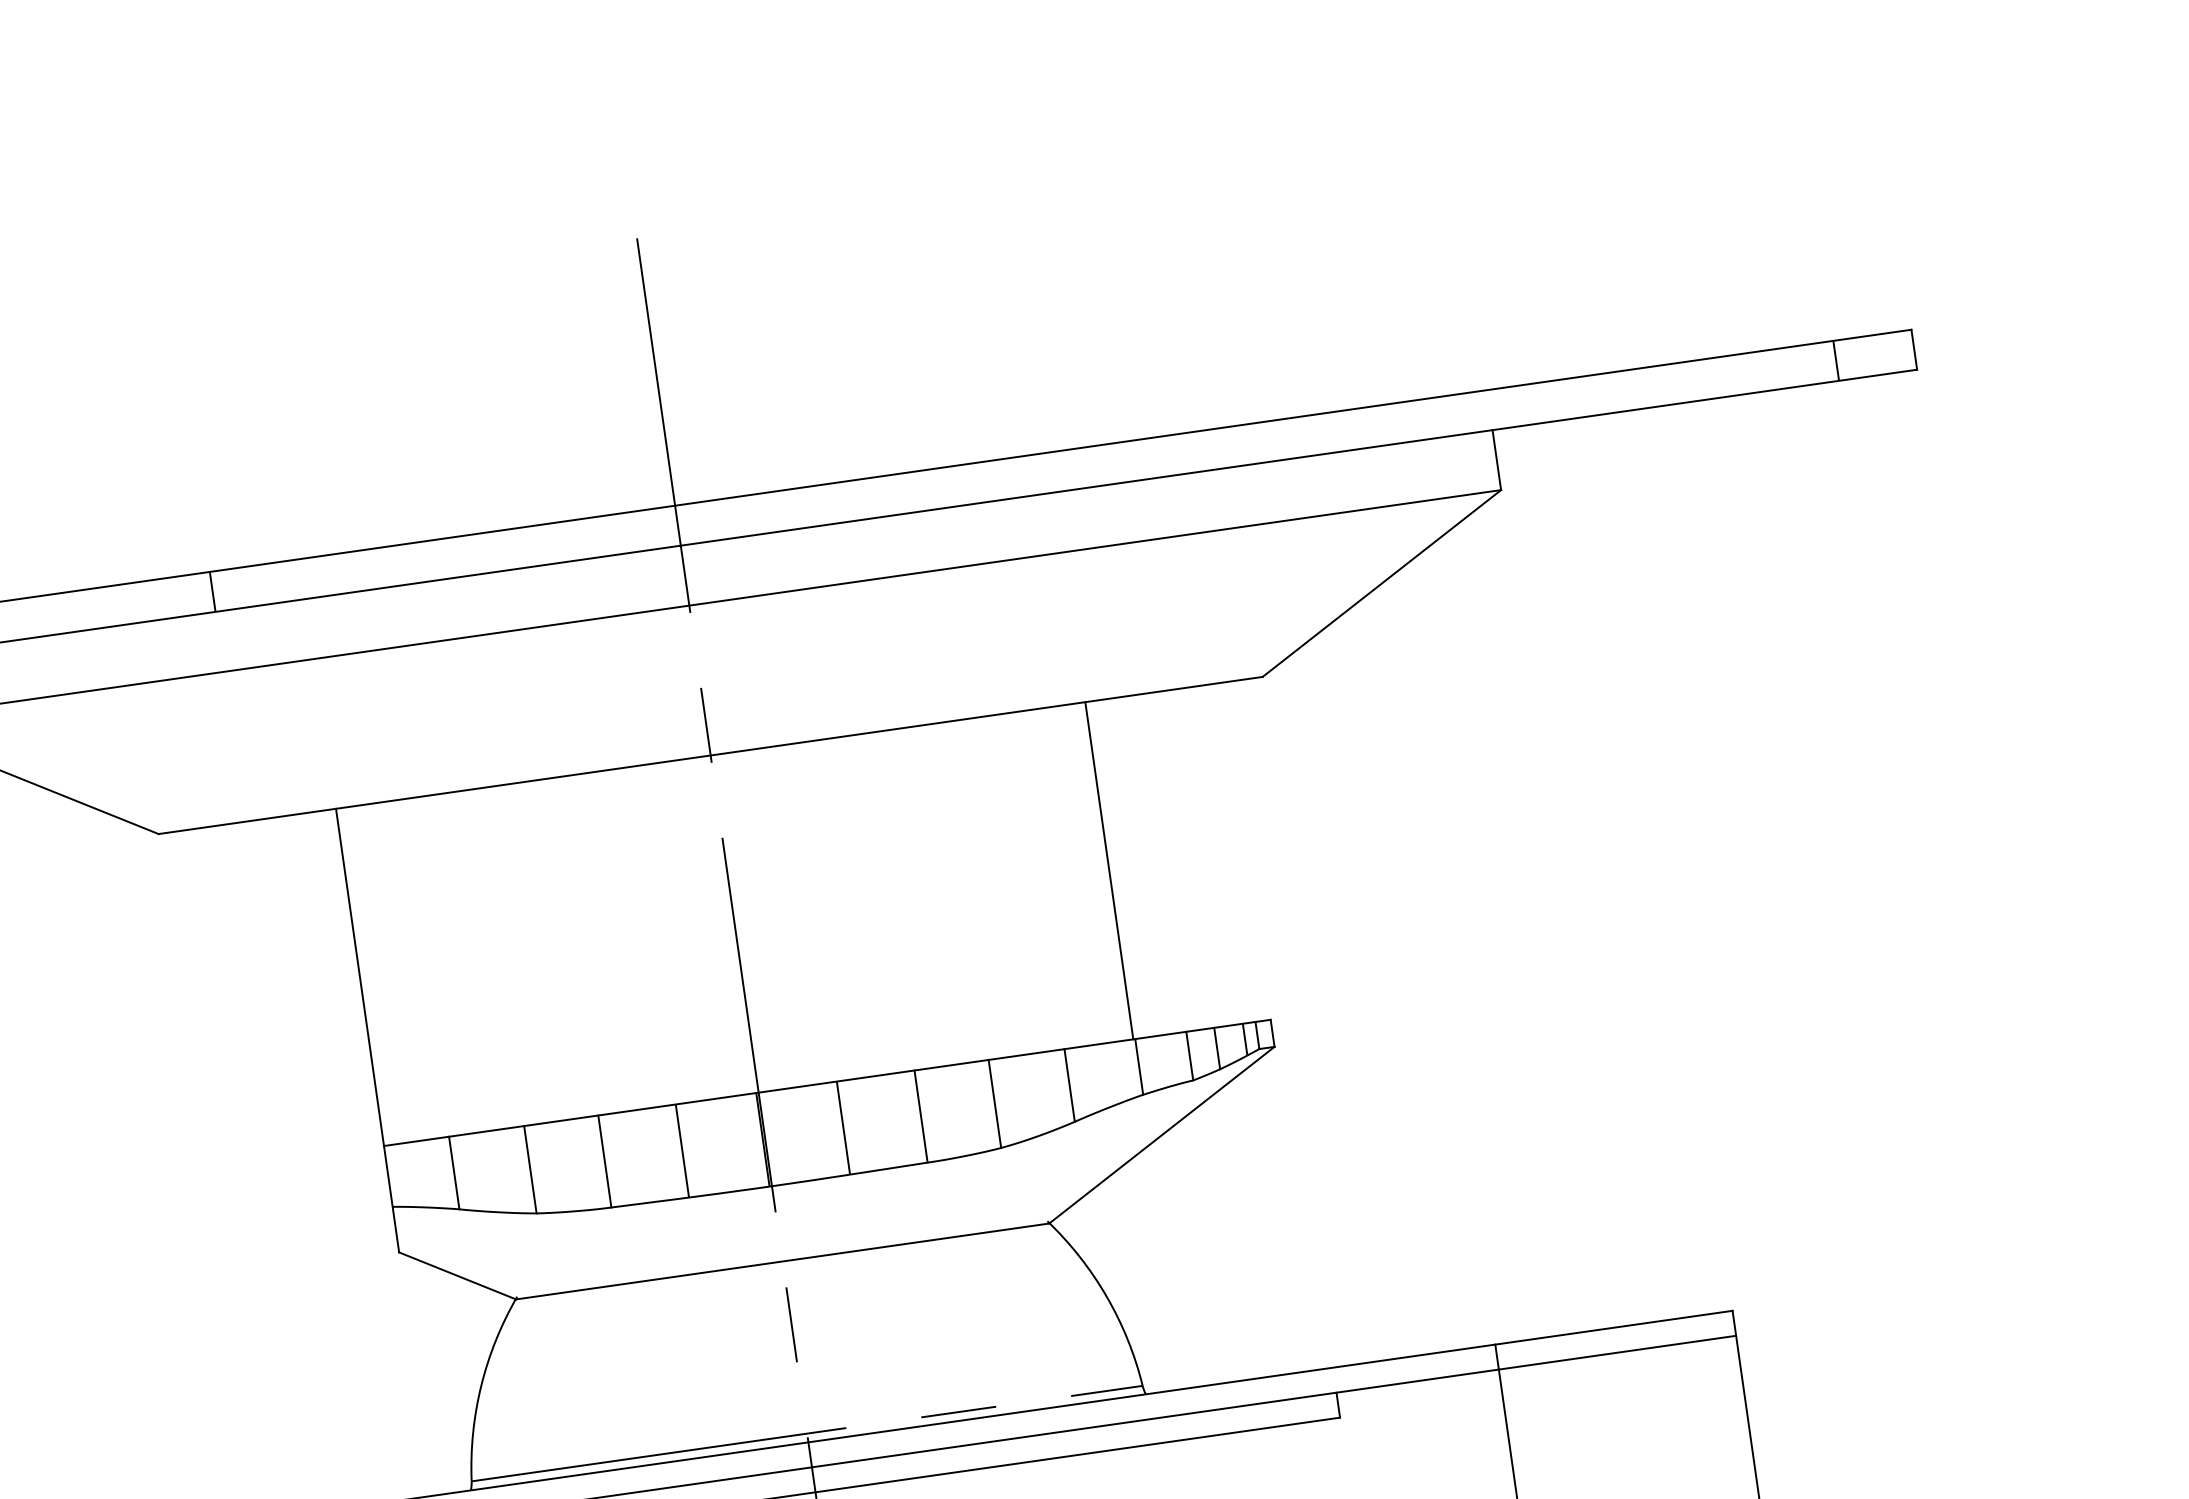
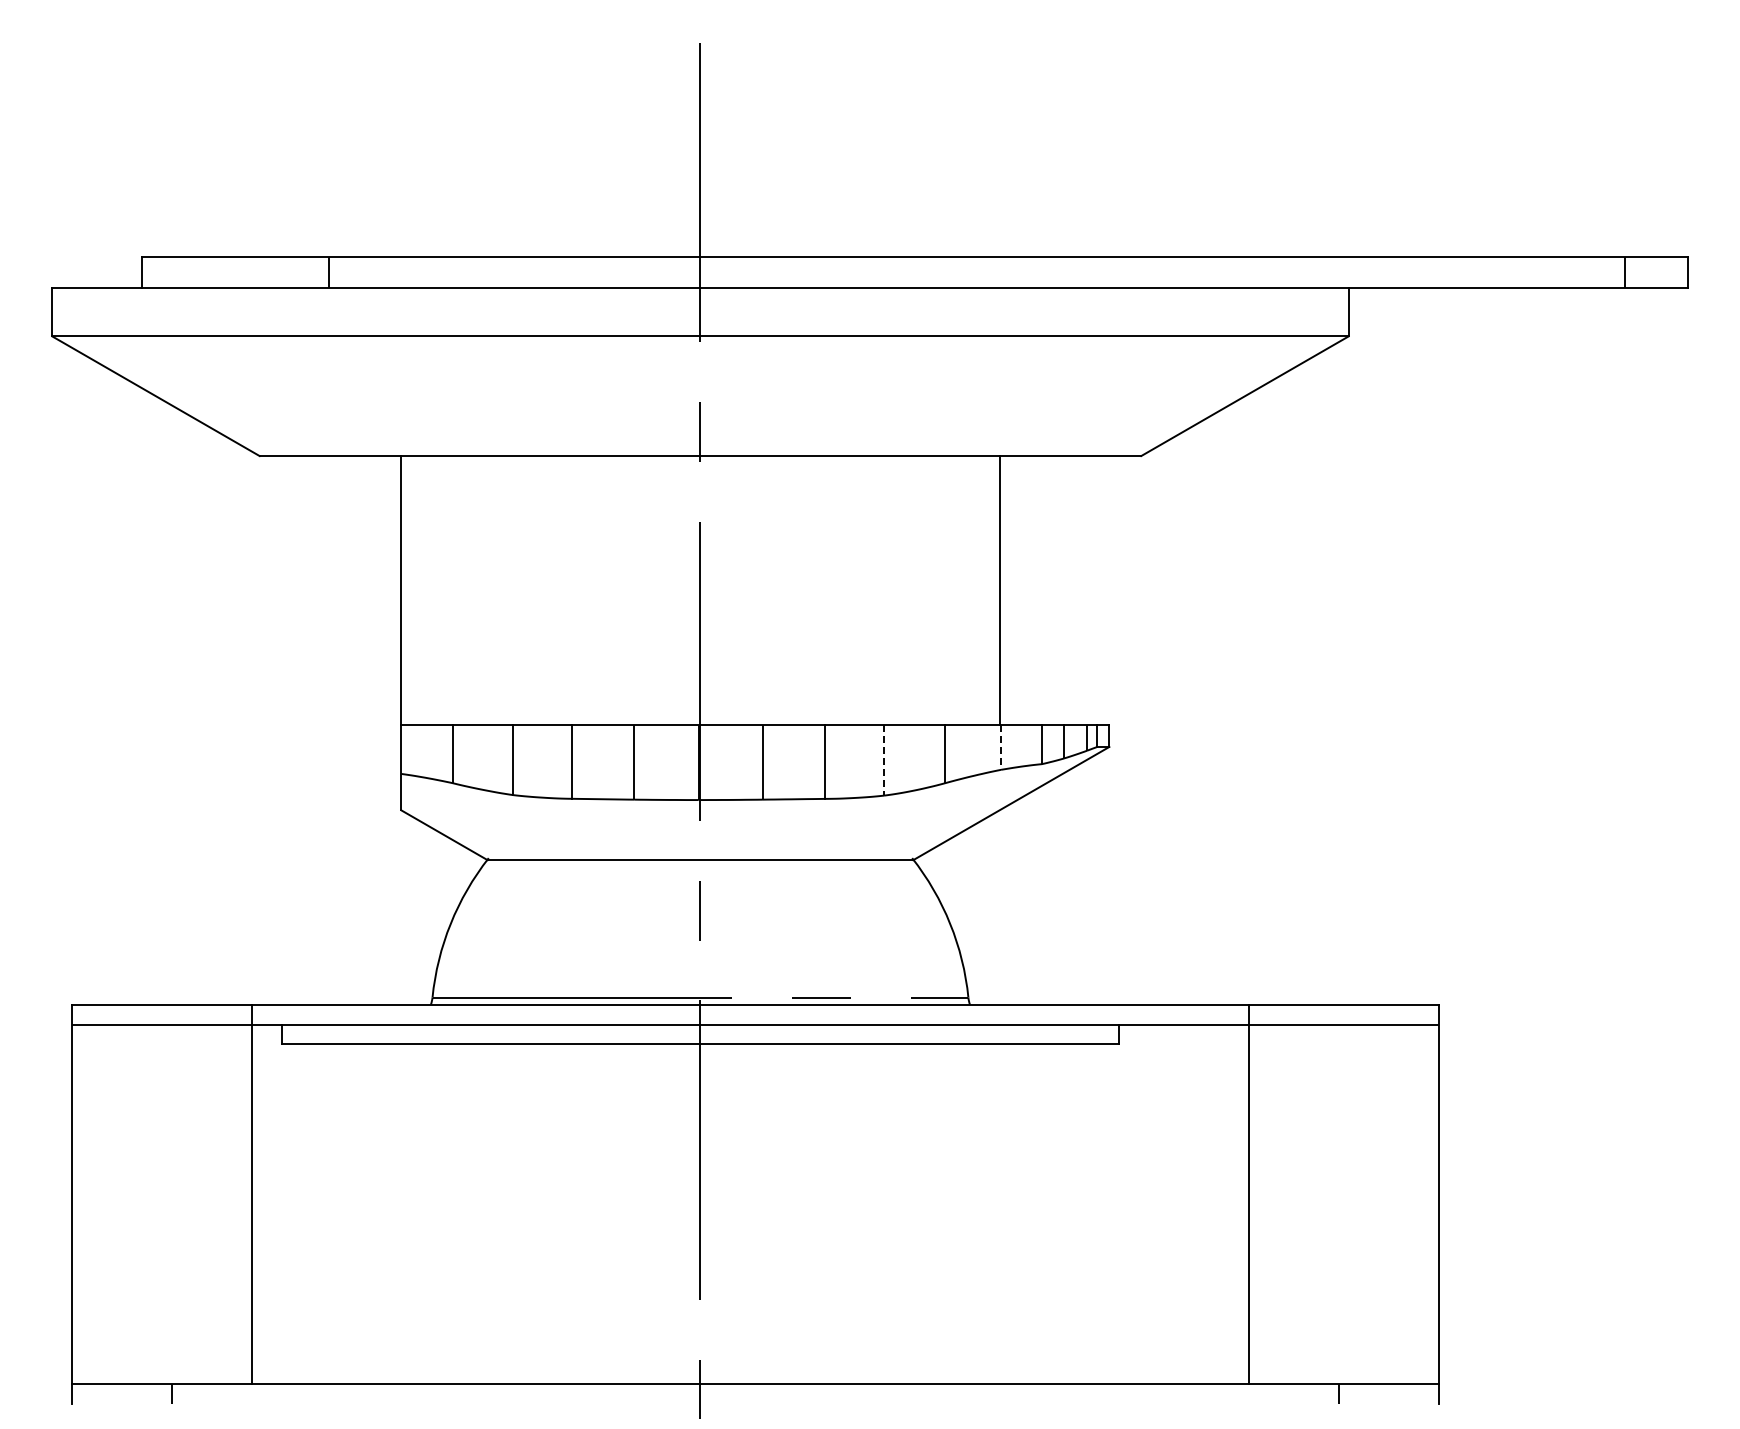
line: (1139, 1068) -> (1001, 748), solid -> dashed
line: (995, 1103) -> (884, 760), solid -> dashed

